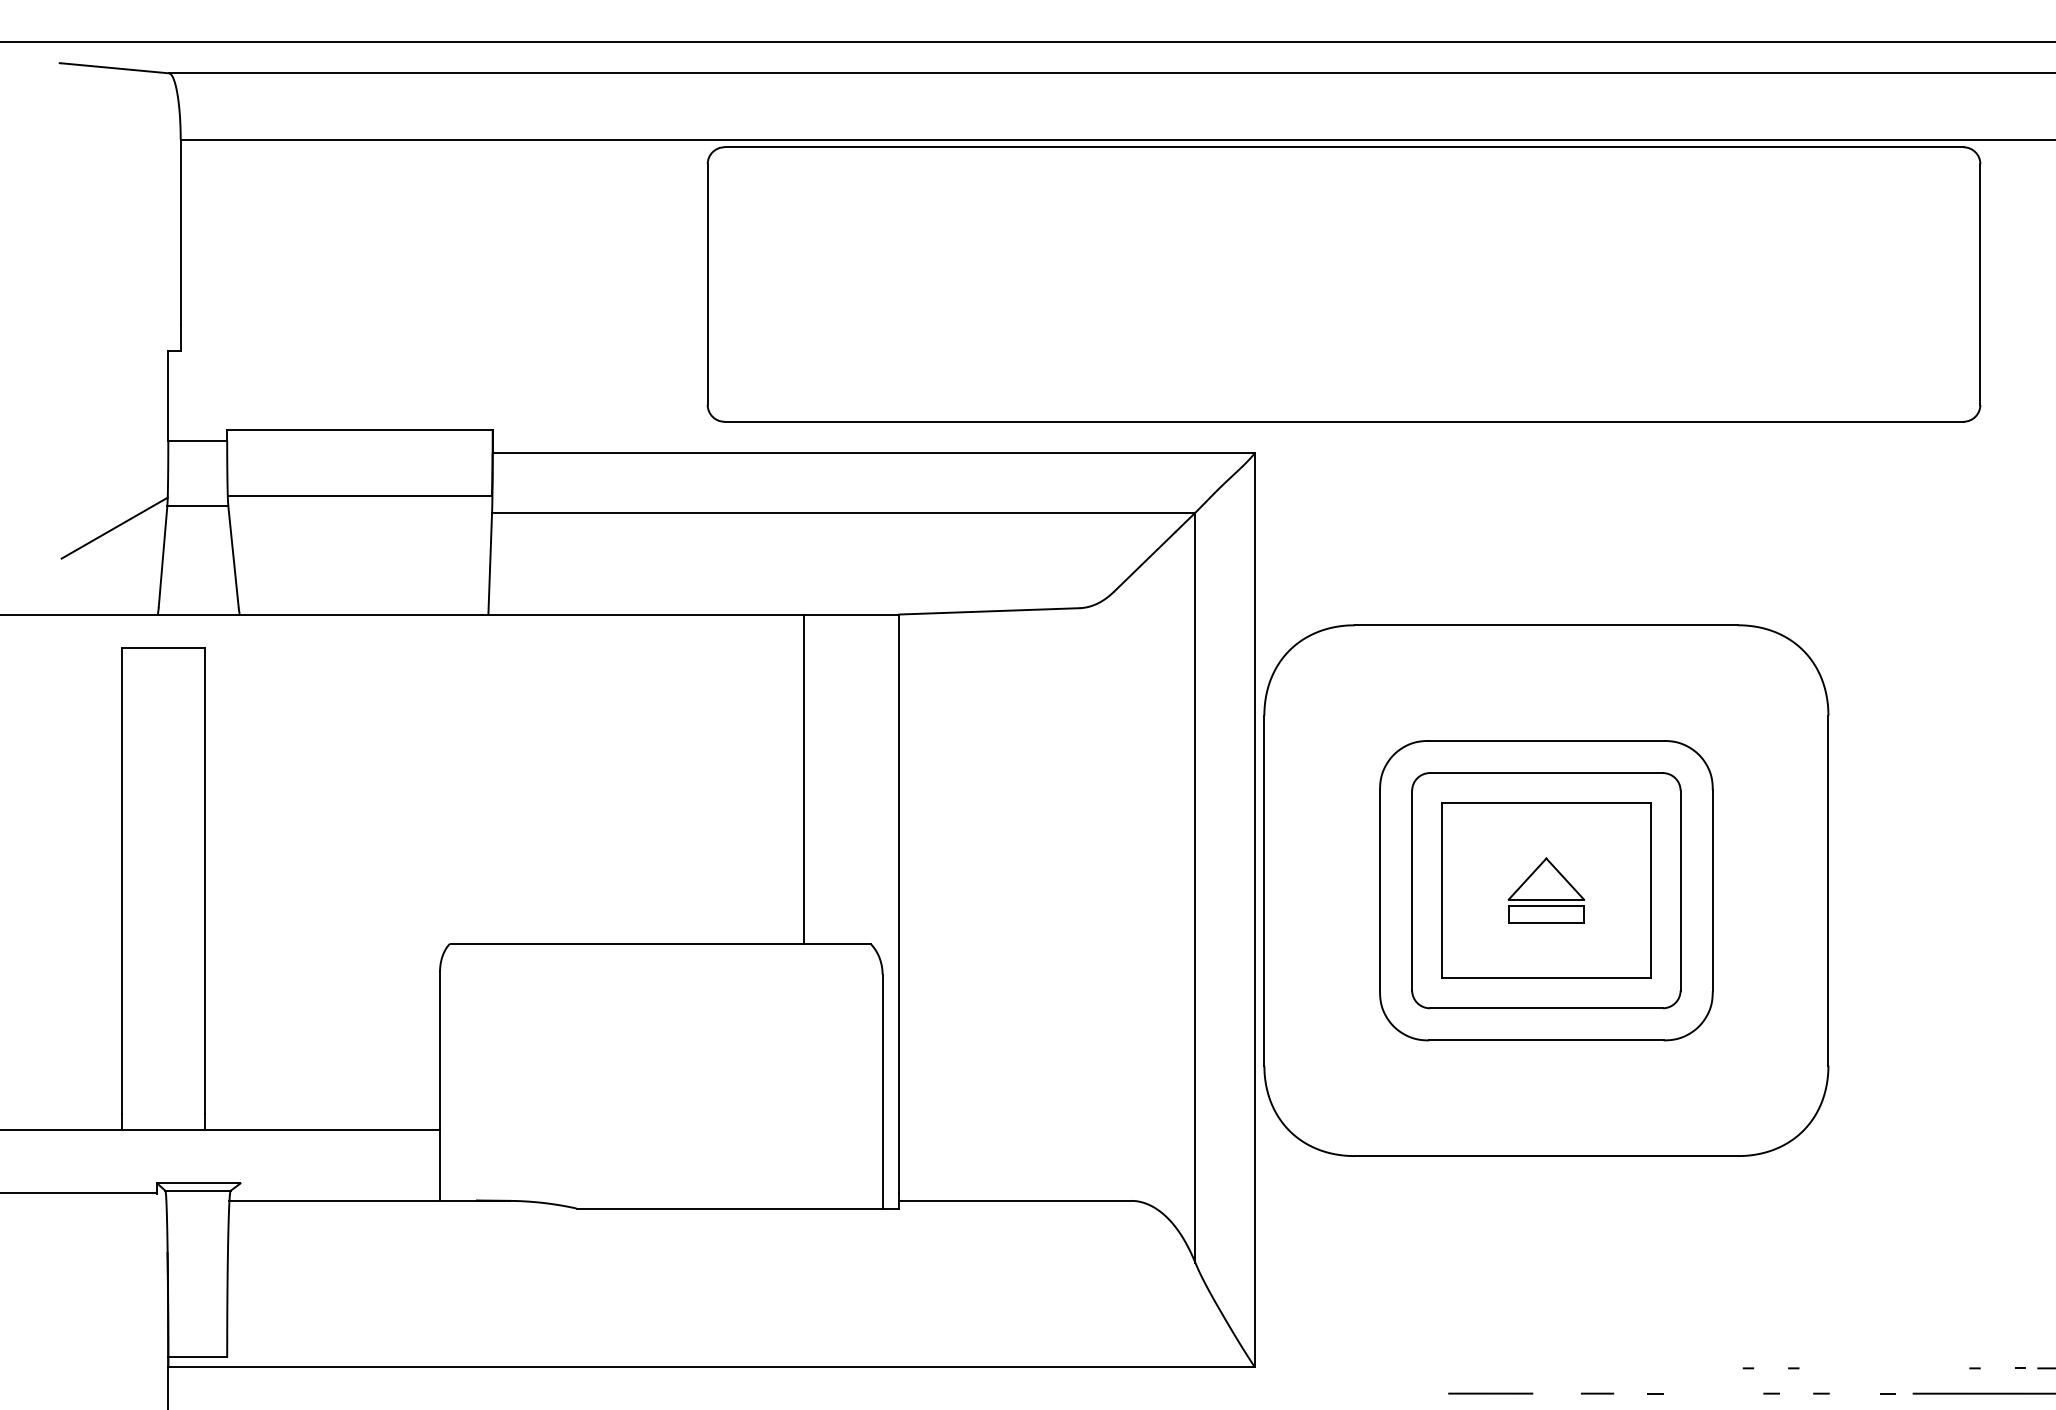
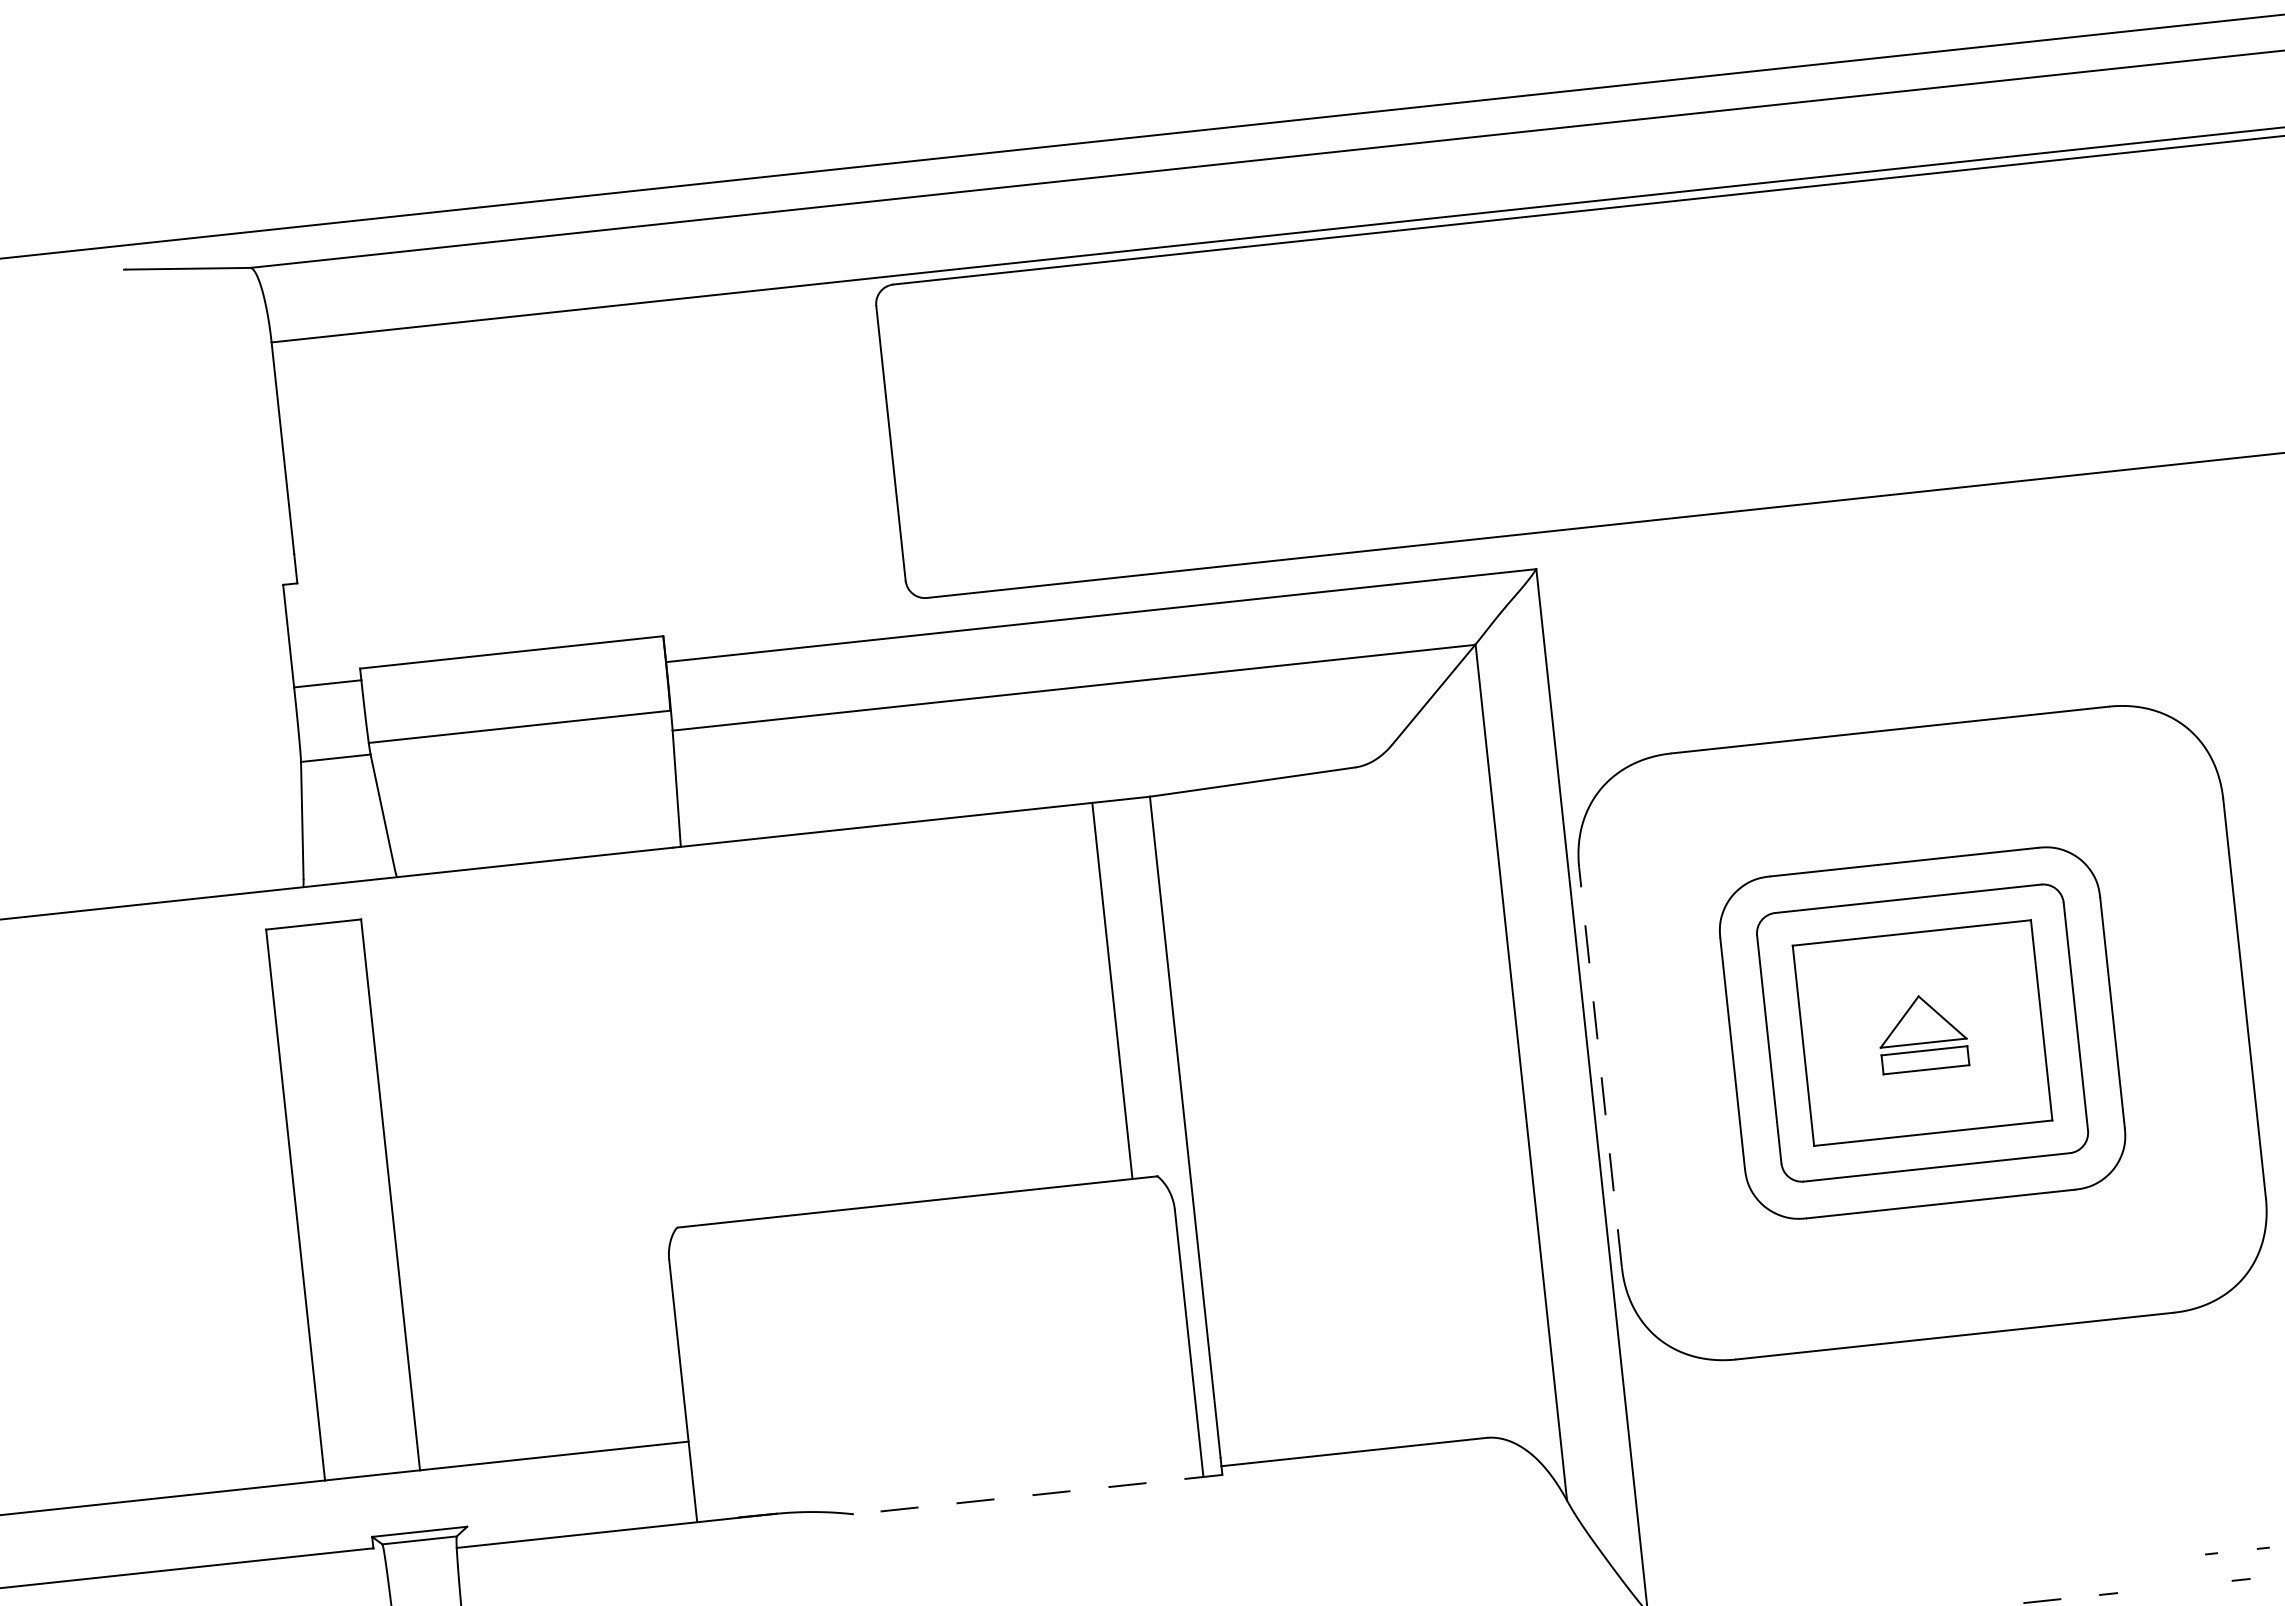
line: (114, 527) -> (243, 793), removed
line: (803, 778) -> (1112, 990), moved
line: (1264, 890) -> (1600, 1067), solid -> dashed
line: (737, 1208) -> (1037, 1494), solid -> dashed

